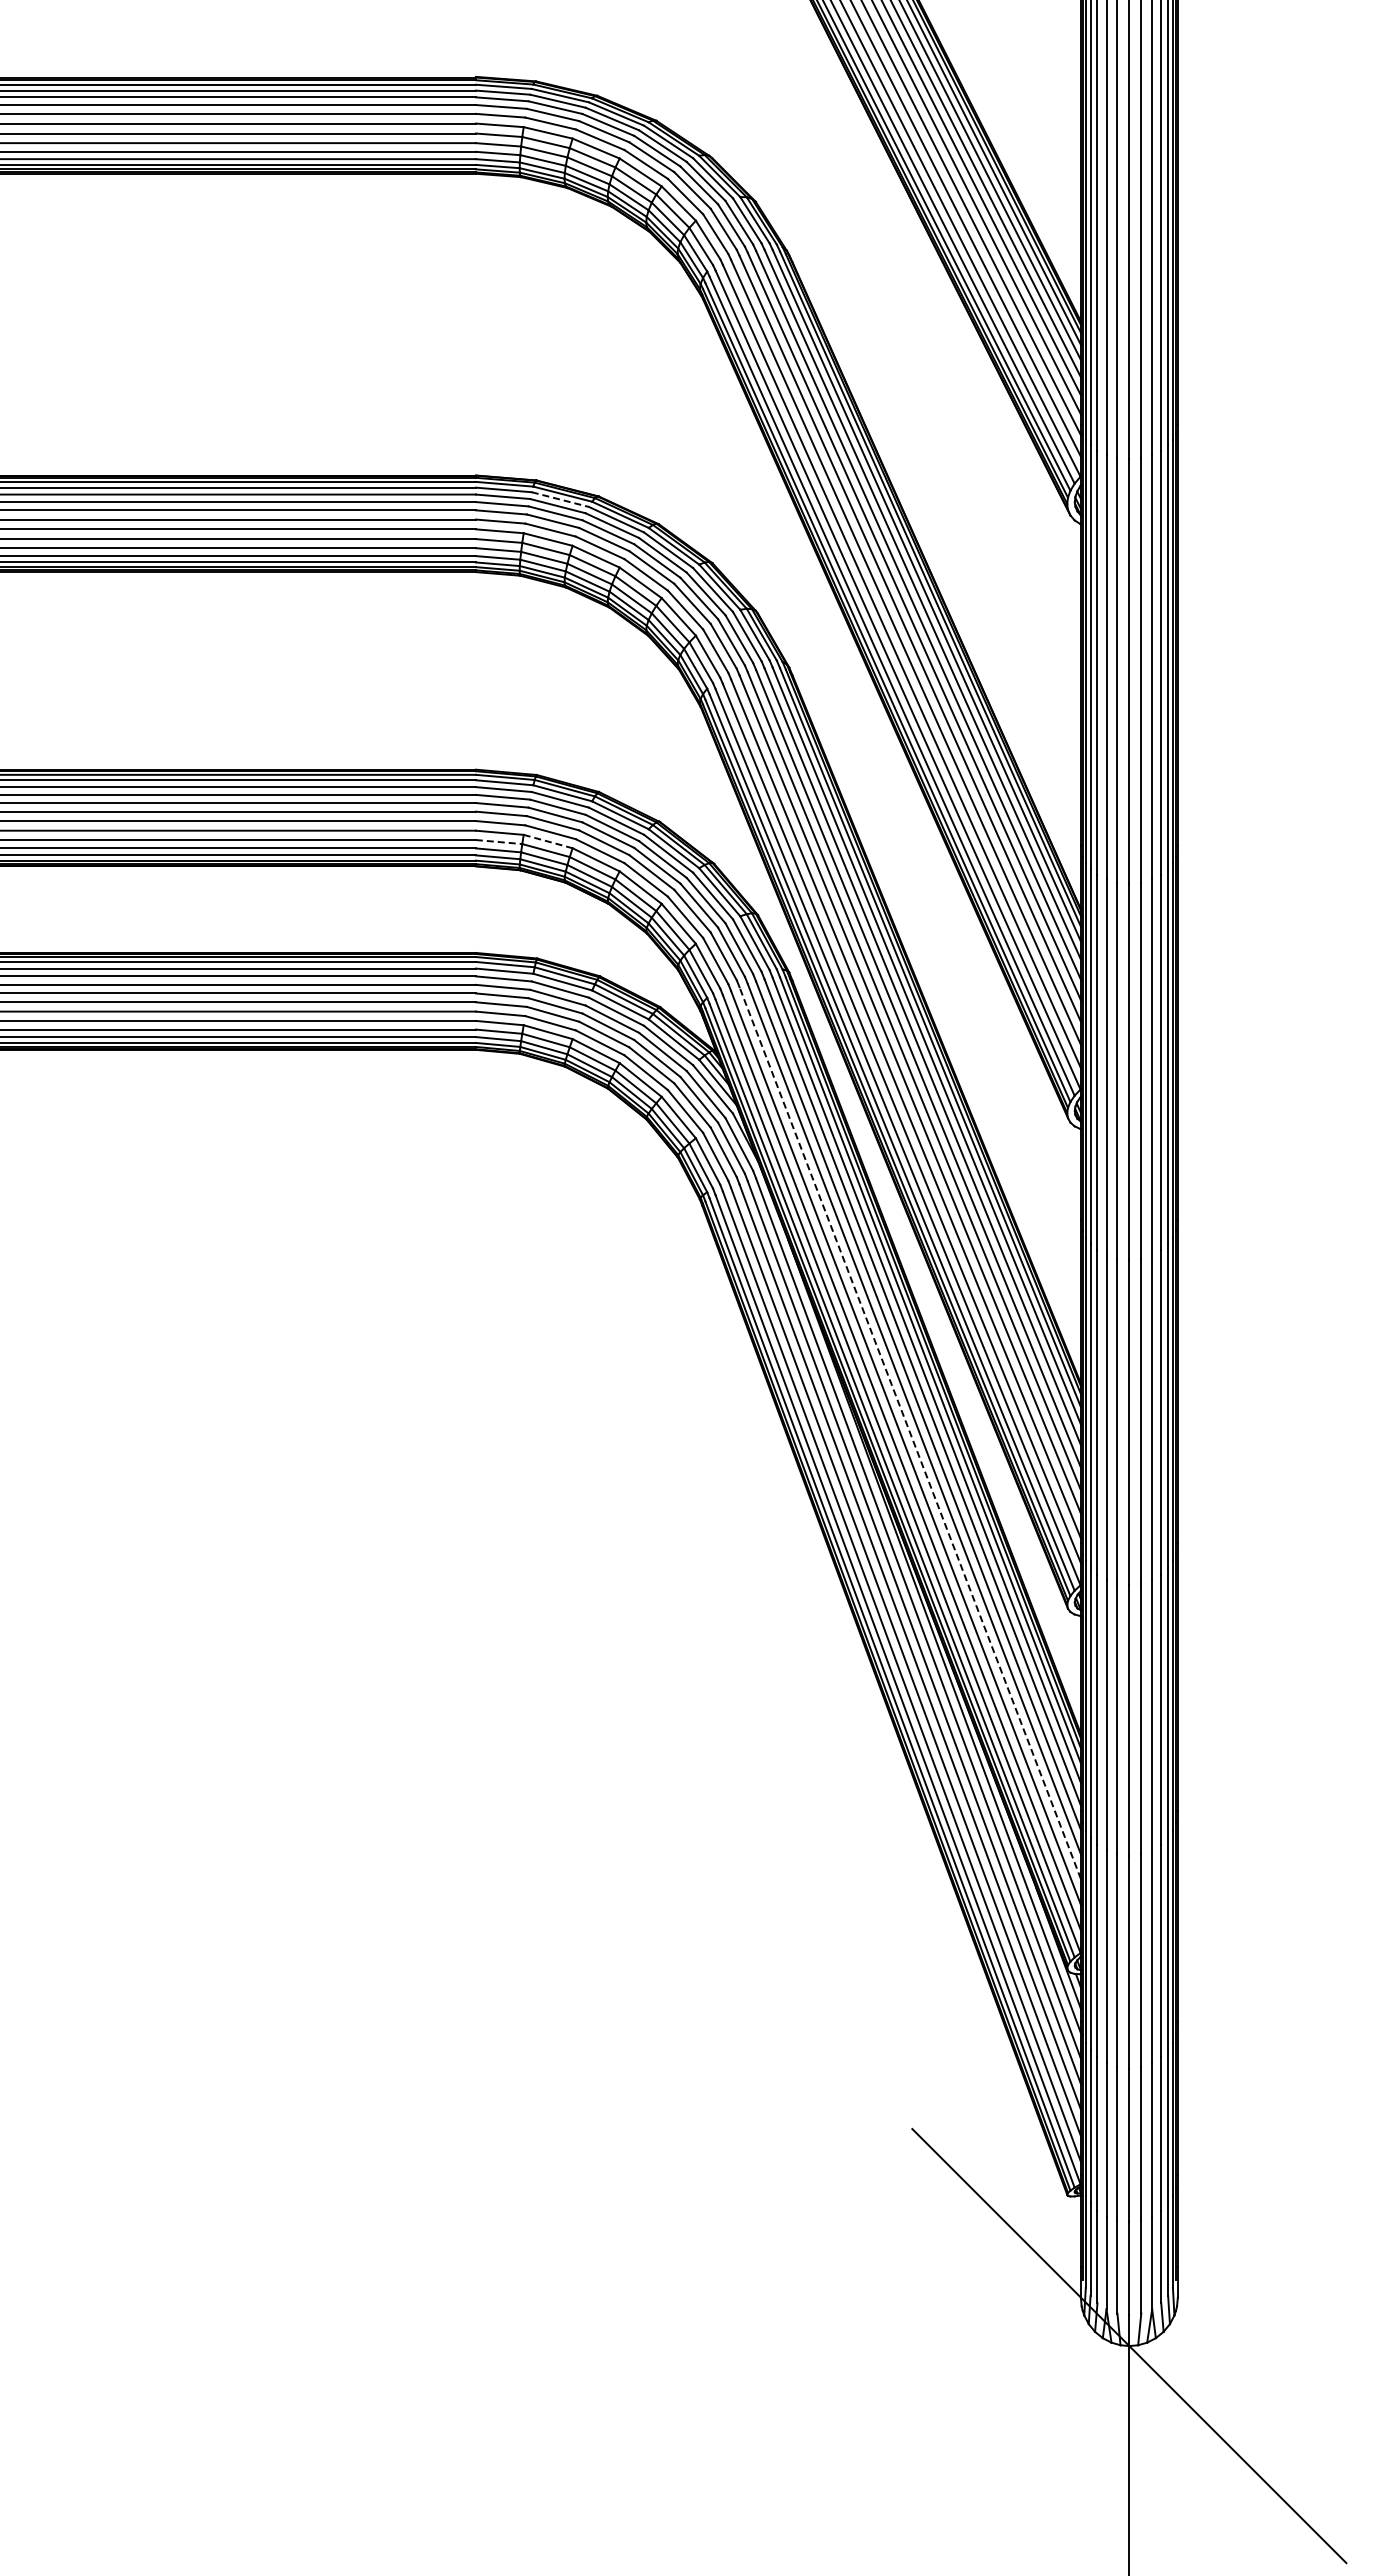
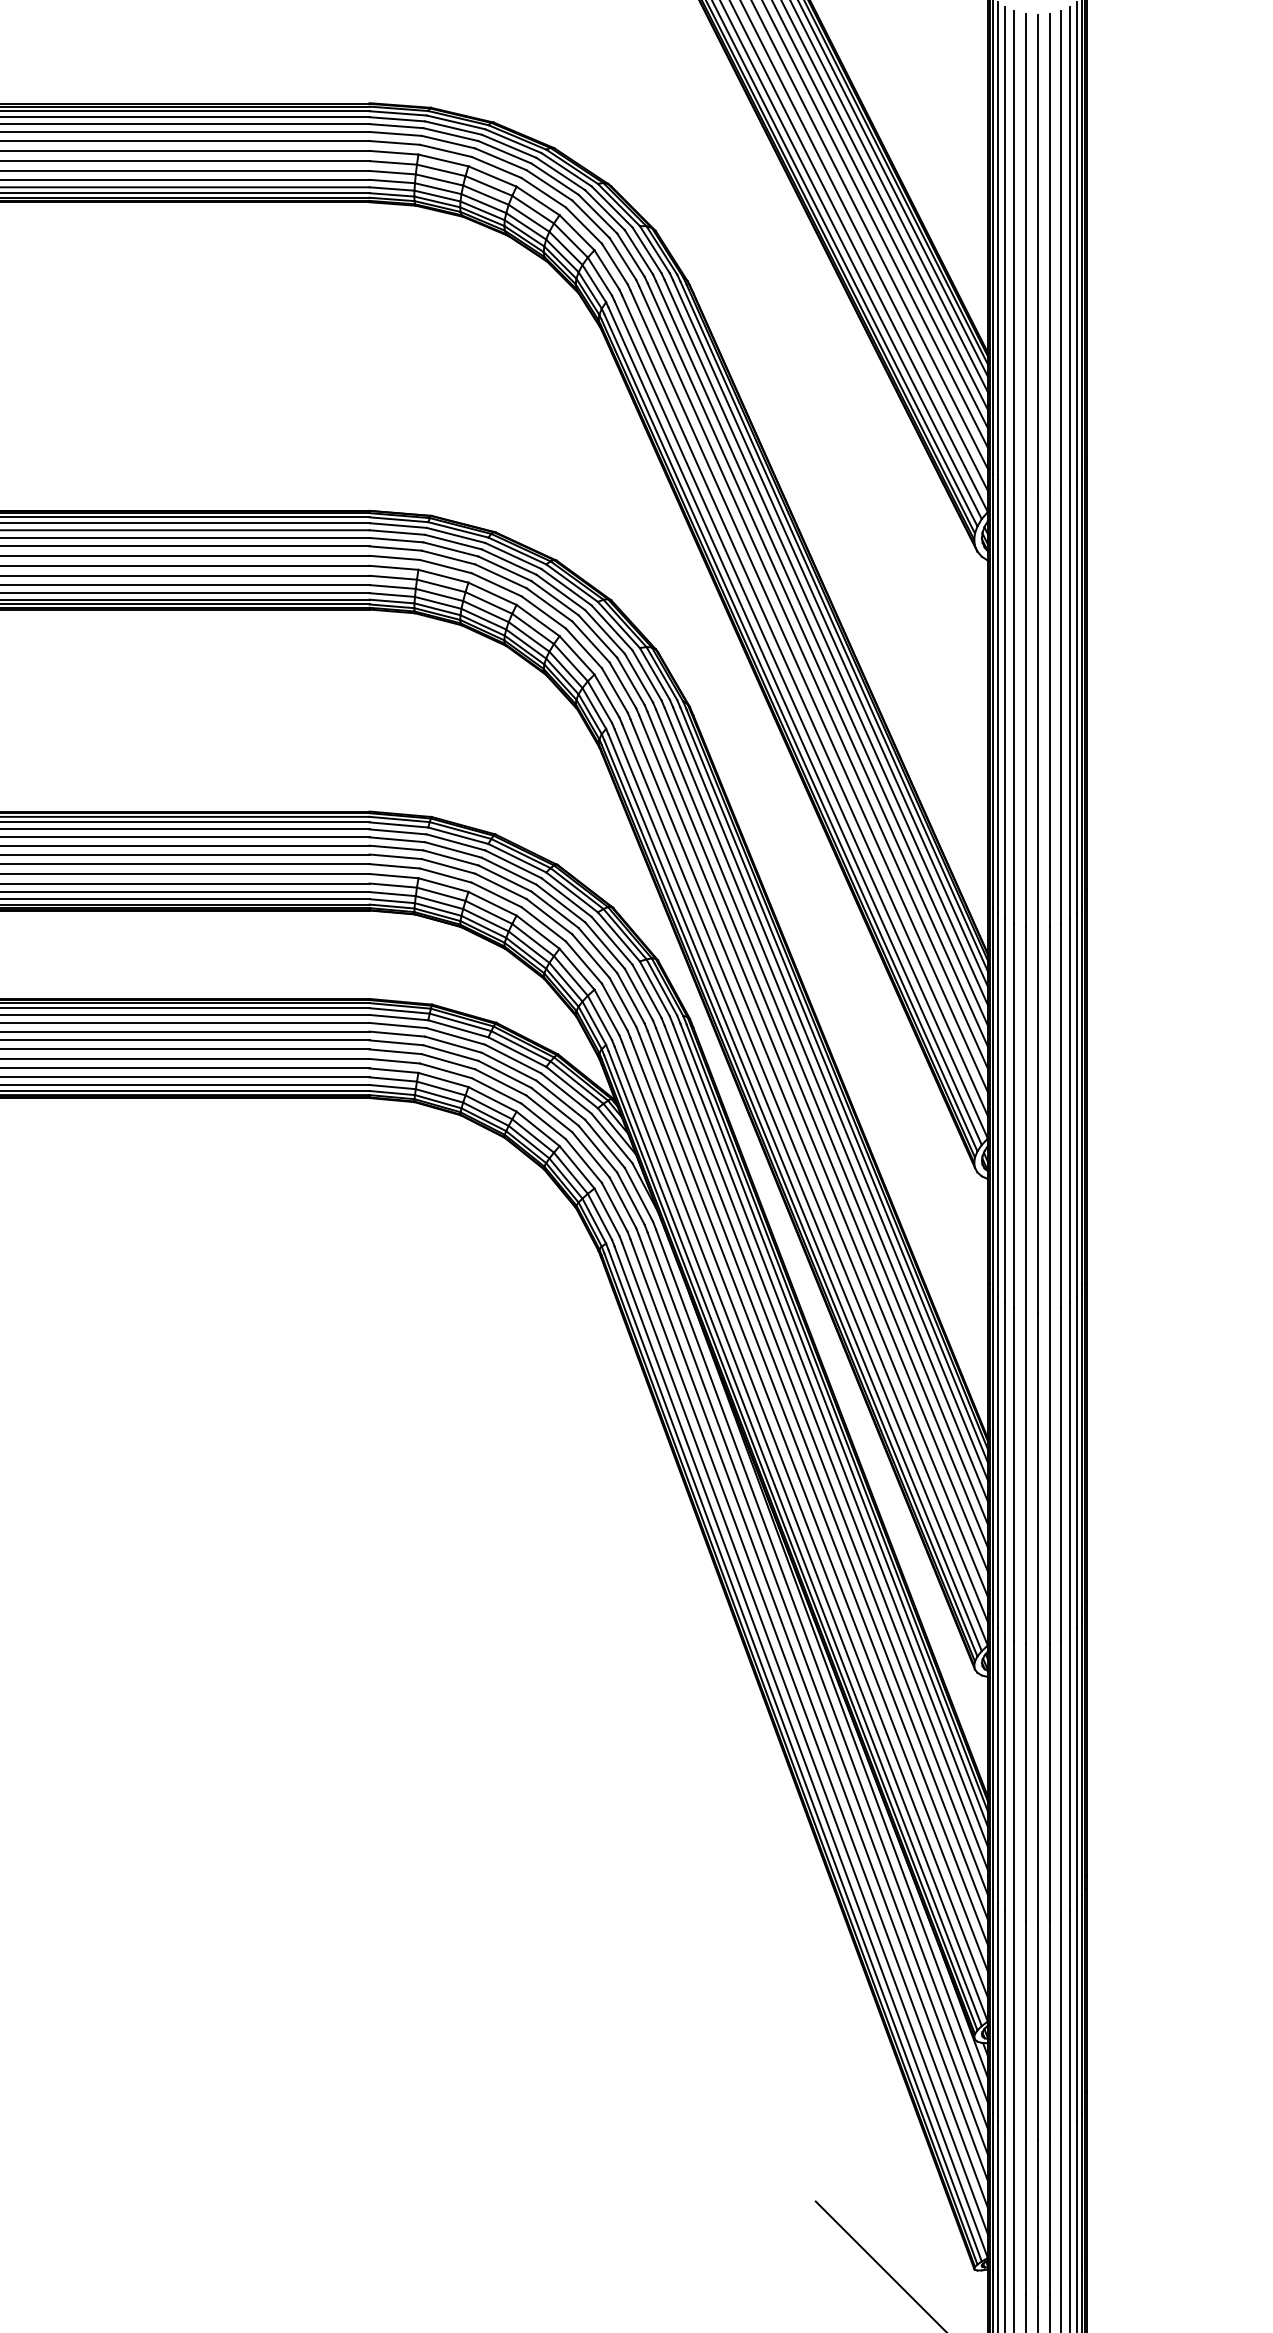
line: (560, 499) -> (456, 535), dashed -> solid
line: (548, 841) -> (443, 885), dashed -> solid
line: (499, 842) -> (393, 886), dashed -> solid
line: (910, 1432) -> (813, 1489), dashed -> solid

